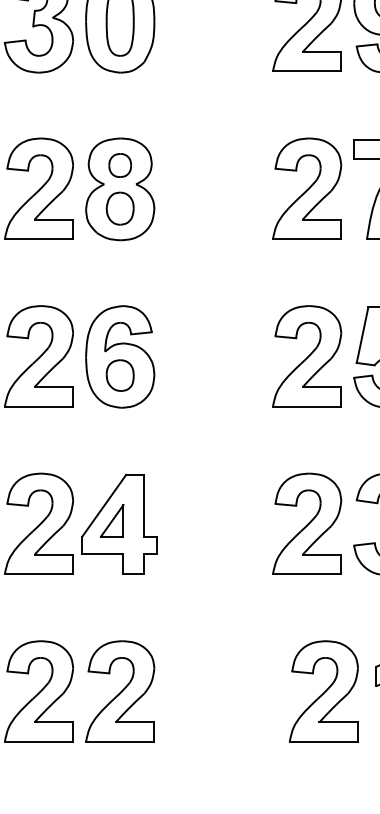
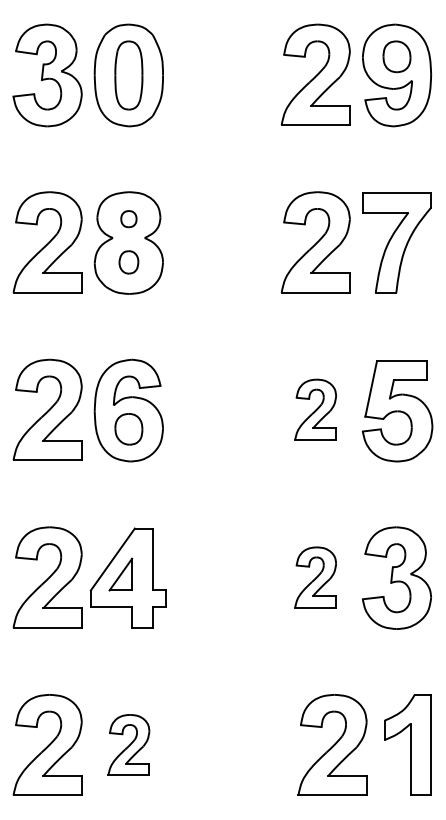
part: (119, 164) -> (128, 218), size x0.7
part: (119, 208) -> (128, 262), size x0.7
part: (306, 355) -> (315, 409), size x0.6
part: (306, 523) -> (315, 577), size x0.6
part: (119, 690) -> (128, 744), size x0.6

